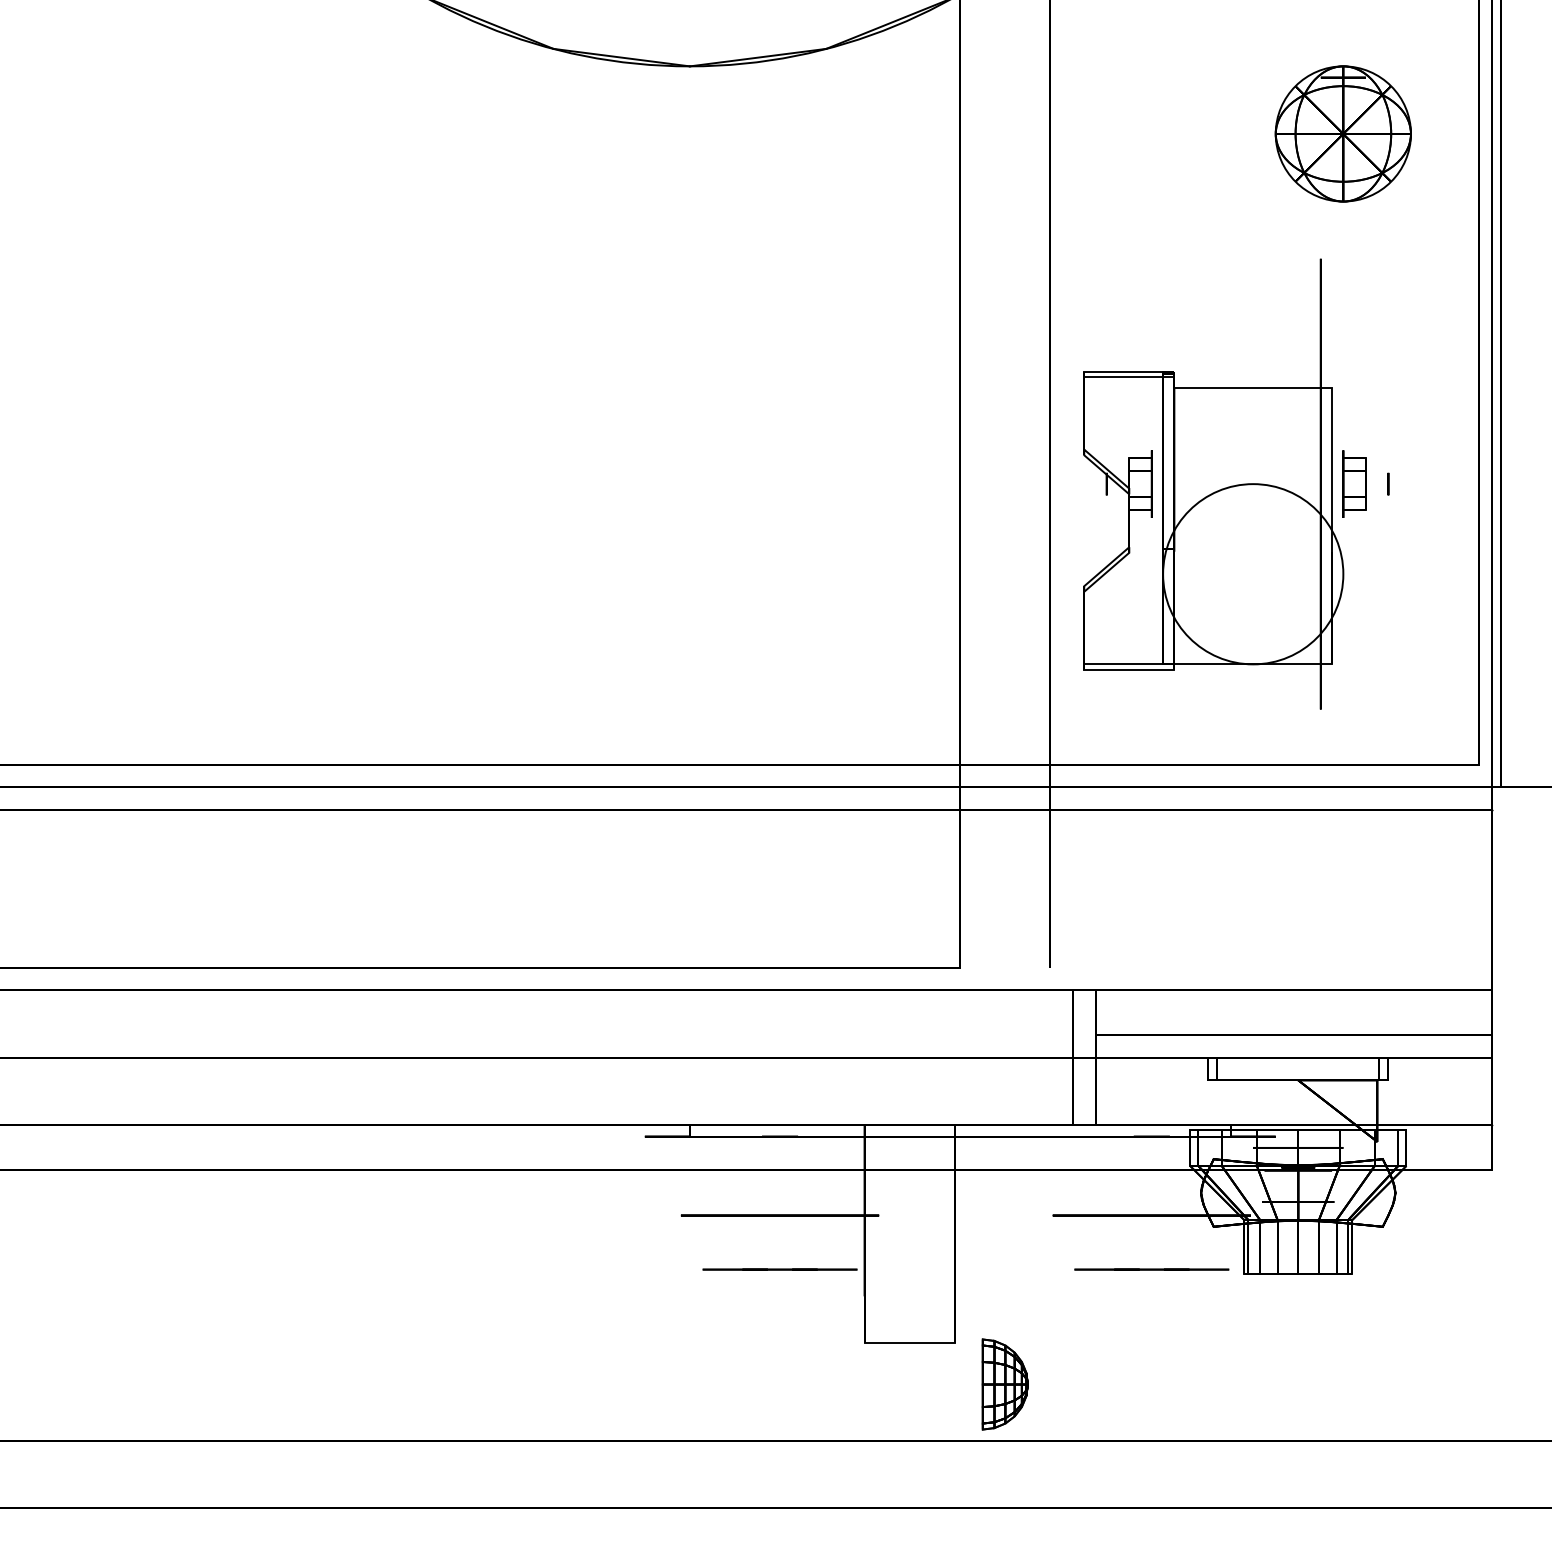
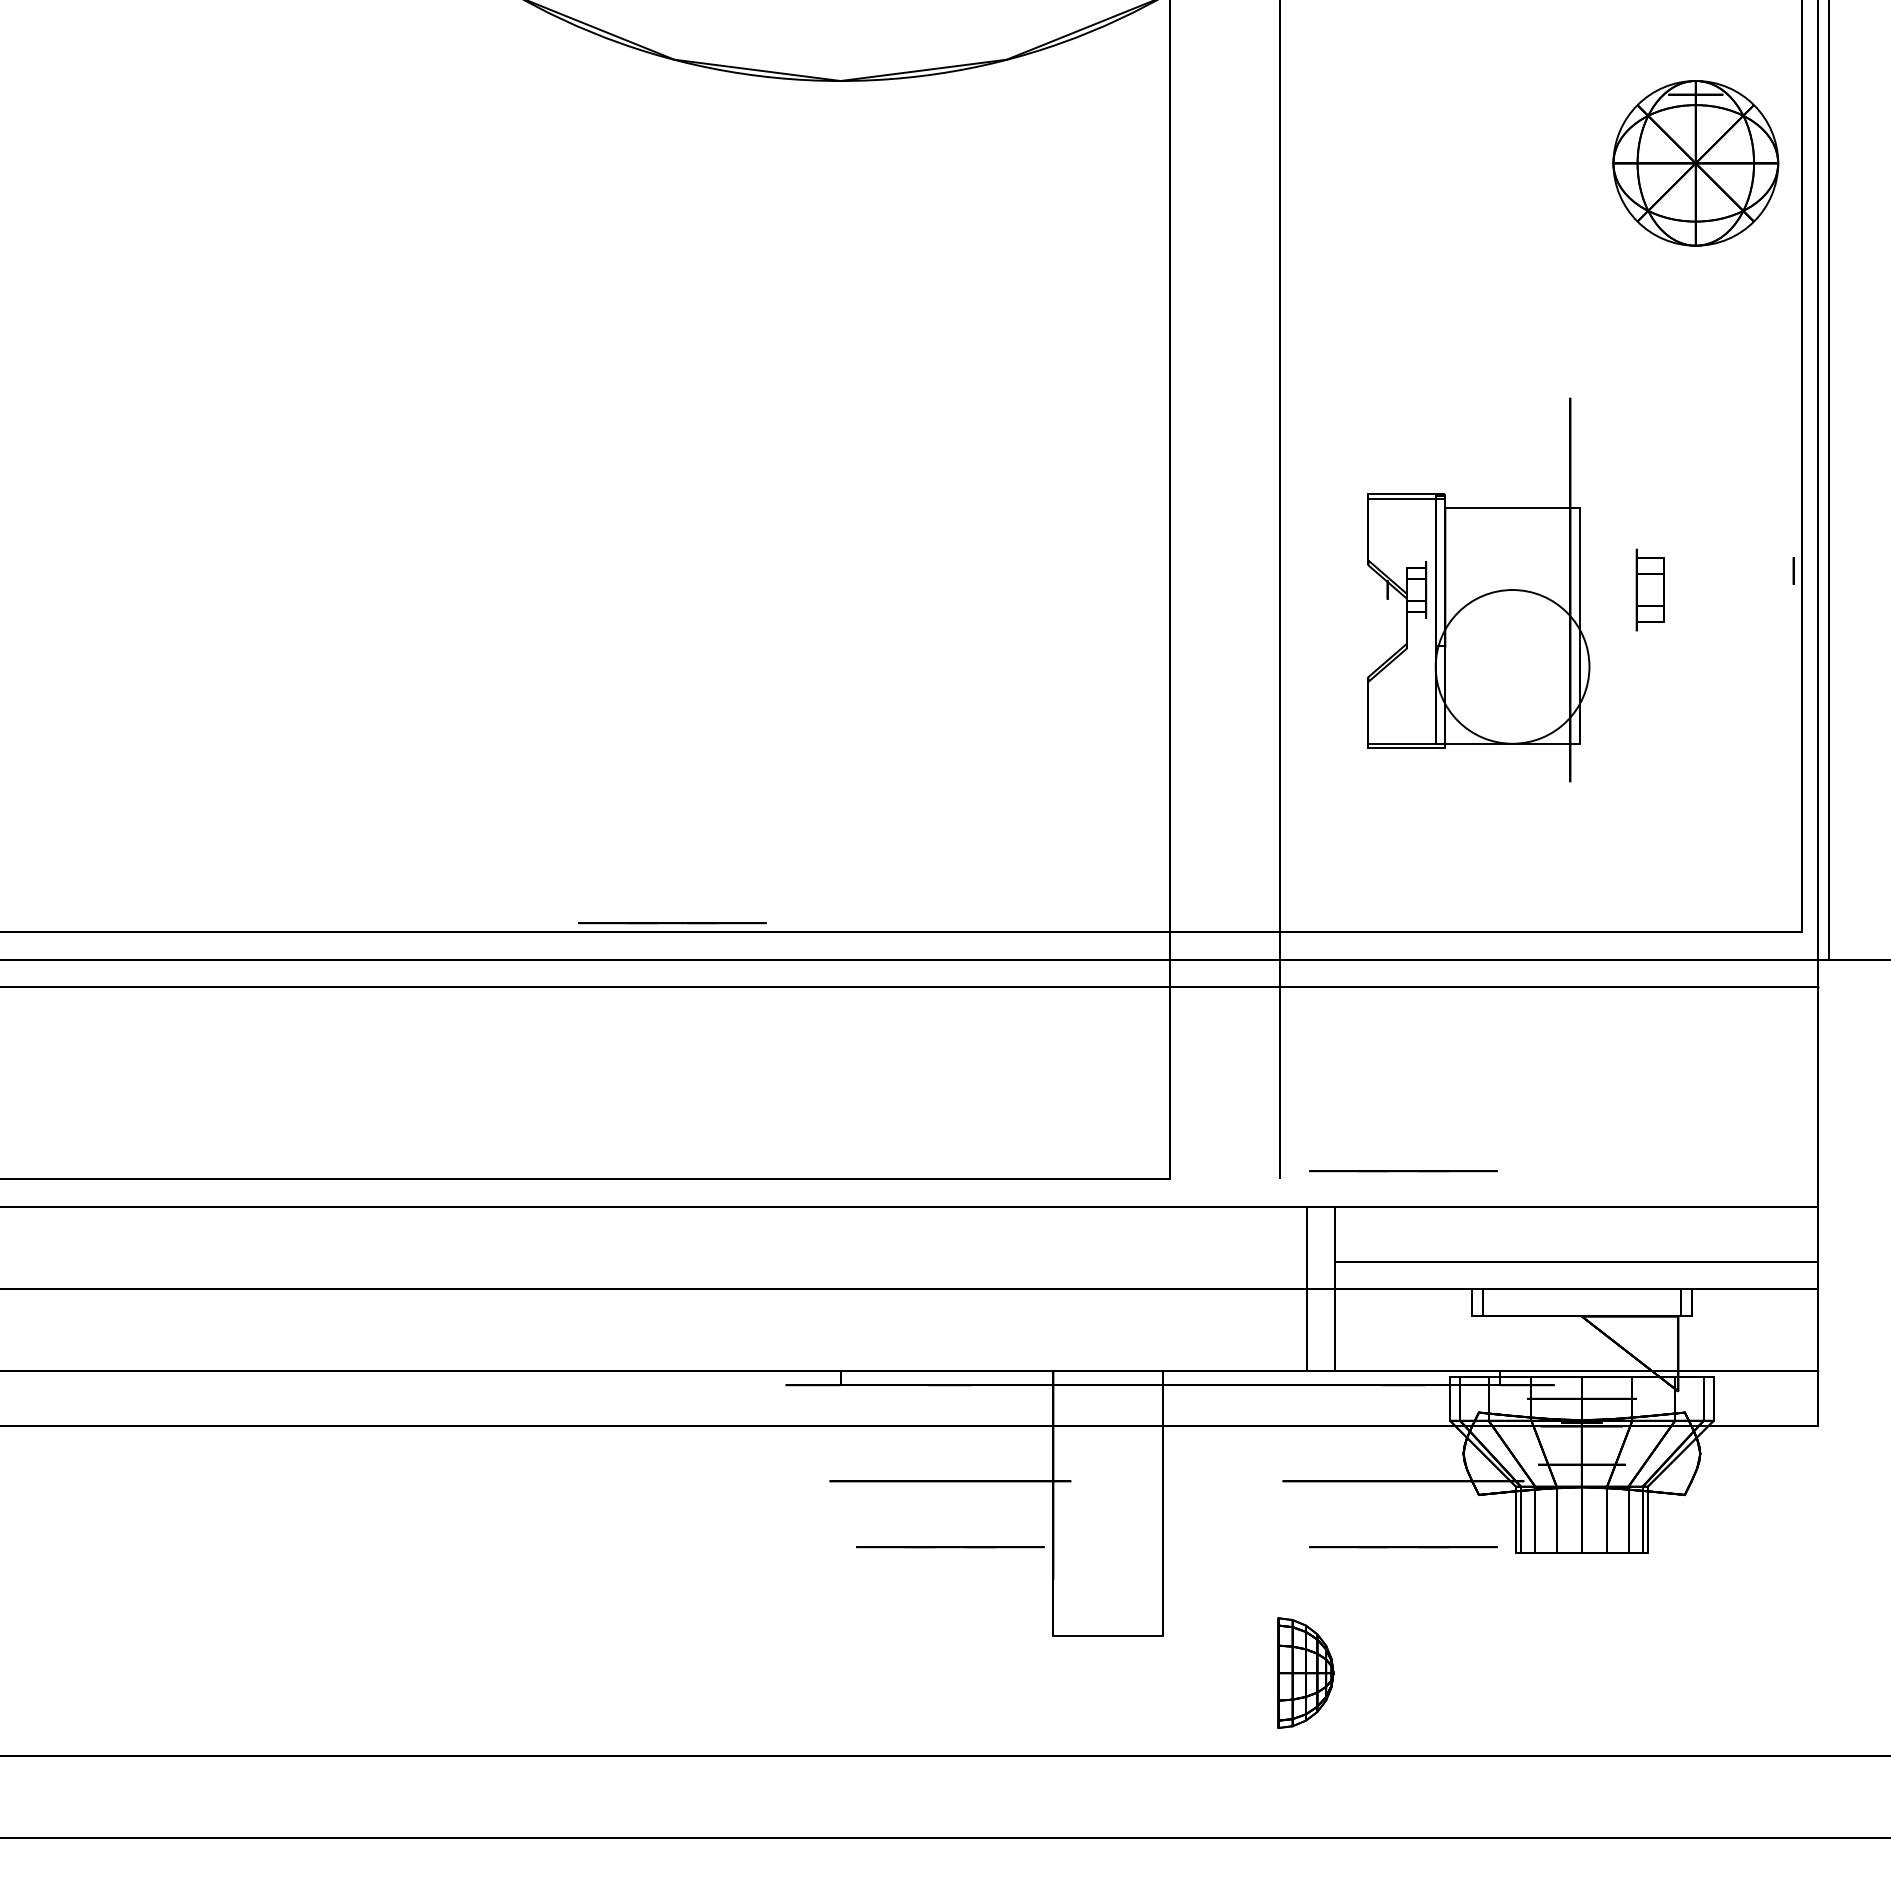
part: (1343, 134) -> (1695, 163), moved
part: (1213, 483) -> (1478, 589), size x0.7
circle: (1388, 483) -> (1793, 570), moved
line: (551, 757) -> (672, 923), added
line: (1151, 961) -> (1403, 1171), added
part: (1004, 1383) -> (1305, 1672), moved

